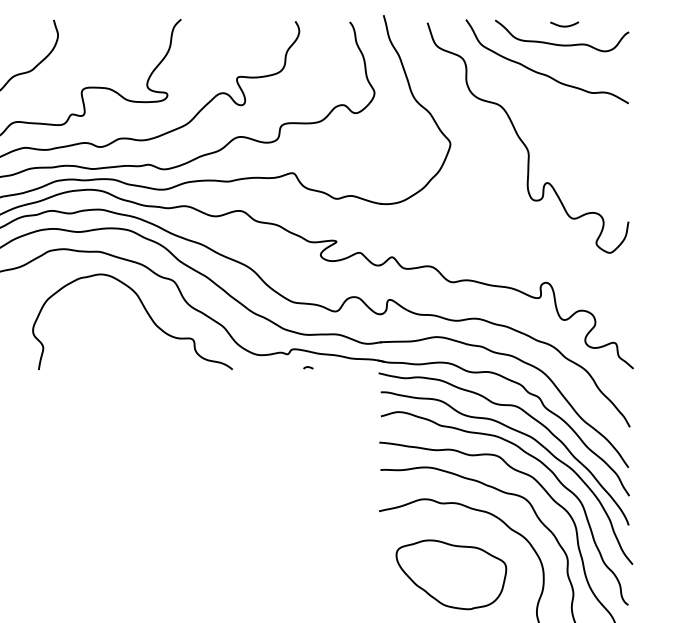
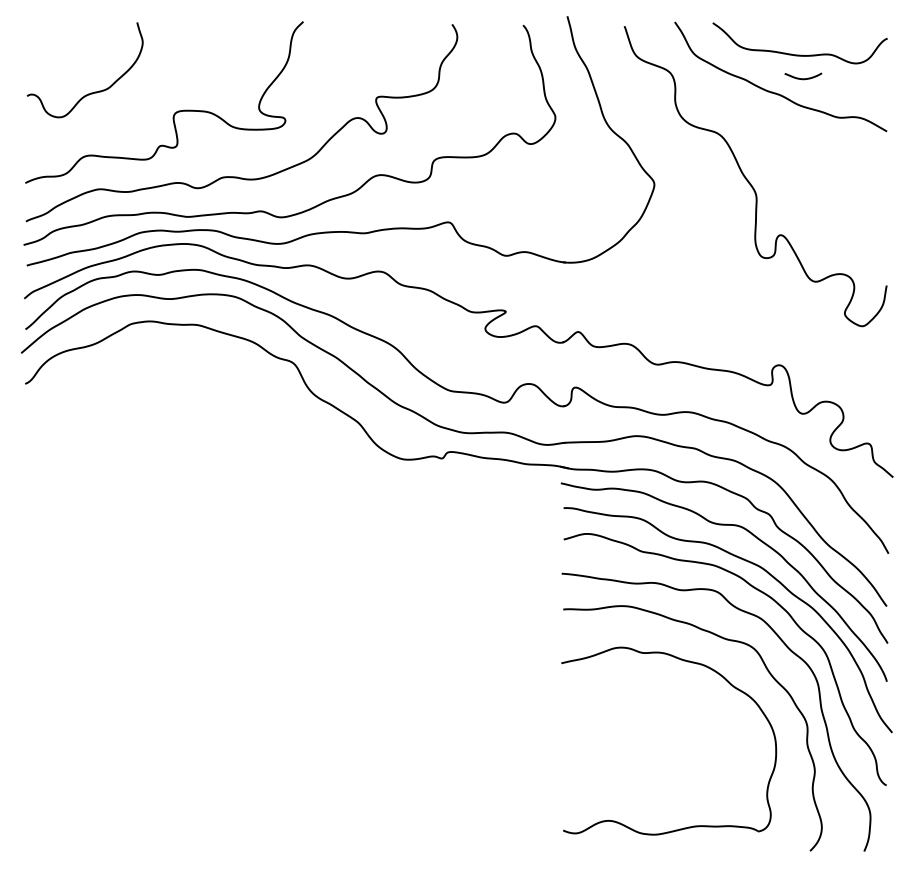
curve: (564, 26) -> (803, 78), moved
curve: (146, 312) -> (257, 403), removed
curve: (307, 368) -> (468, 476), removed
part: (451, 574) -> (655, 745), removed

